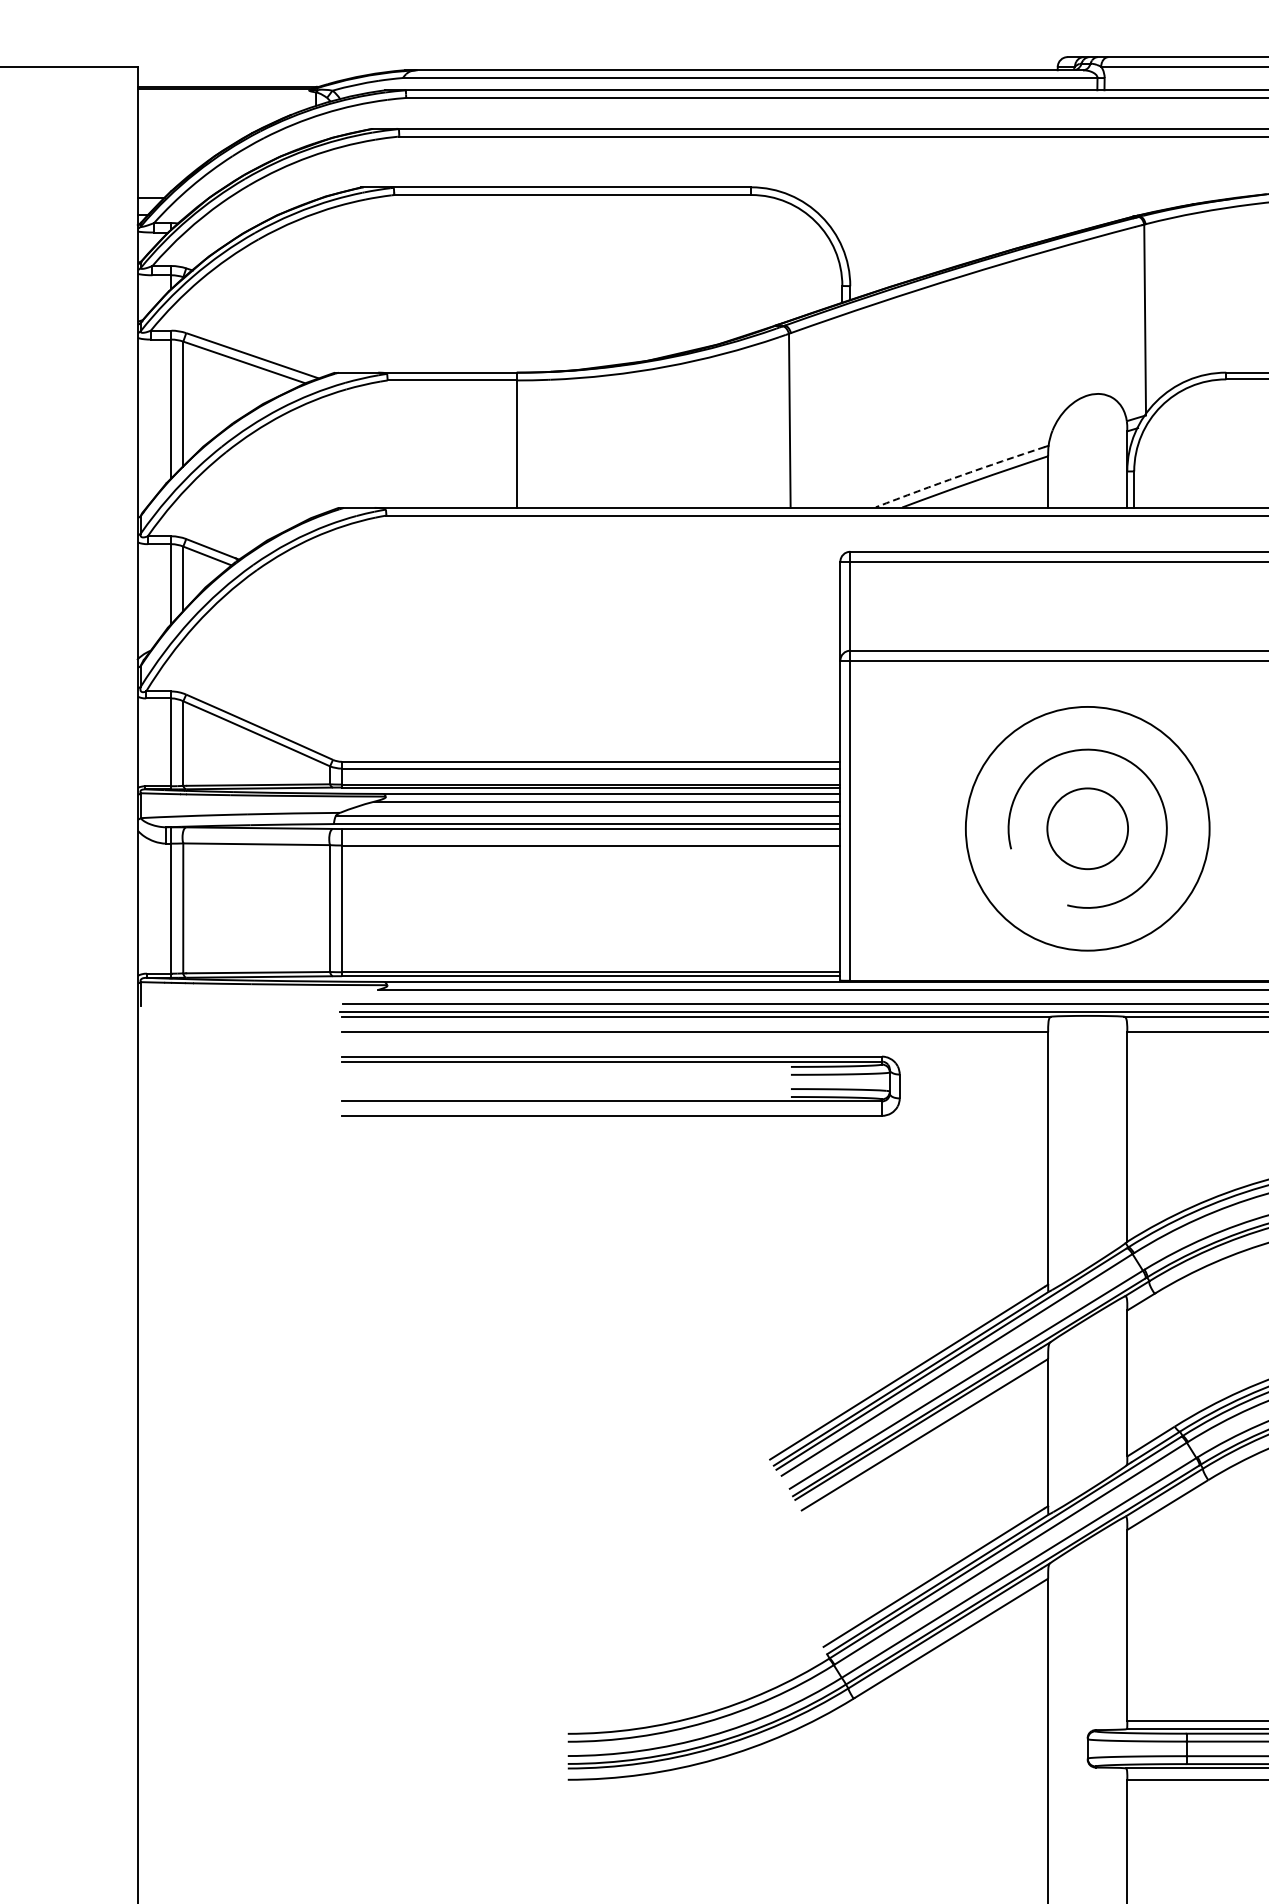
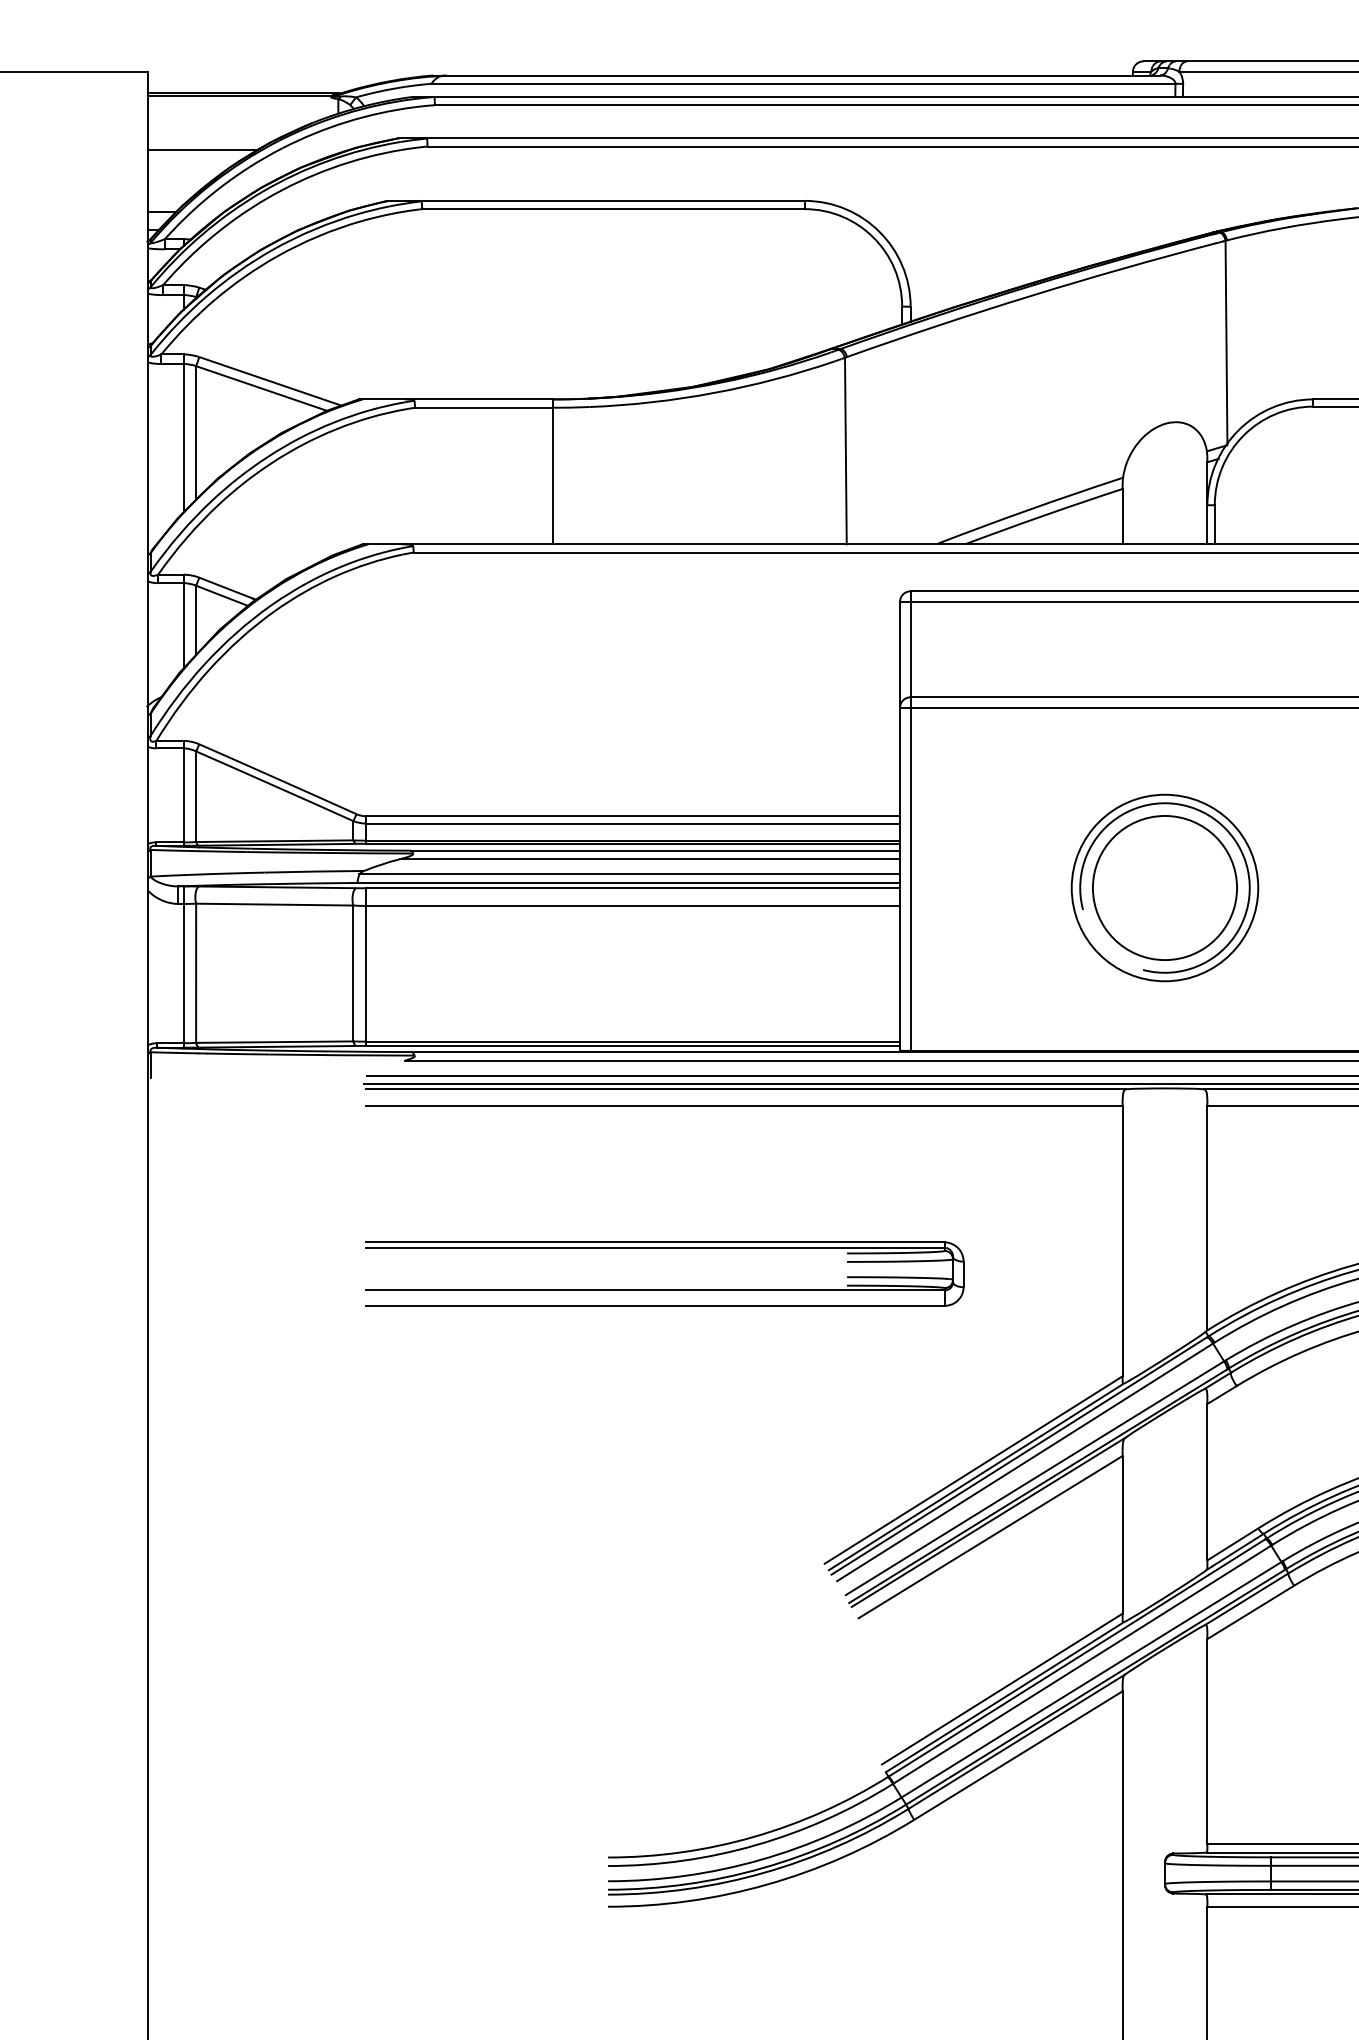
line: (189, 139) -> (202, 149), added
arc: (960, 476) -> (1028, 510), dashed -> solid
circle: (1087, 828) -> (1164, 887), size x0.71
circle: (1087, 828) -> (1164, 887), size x1.67
part: (620, 1100) -> (664, 1289), moved

